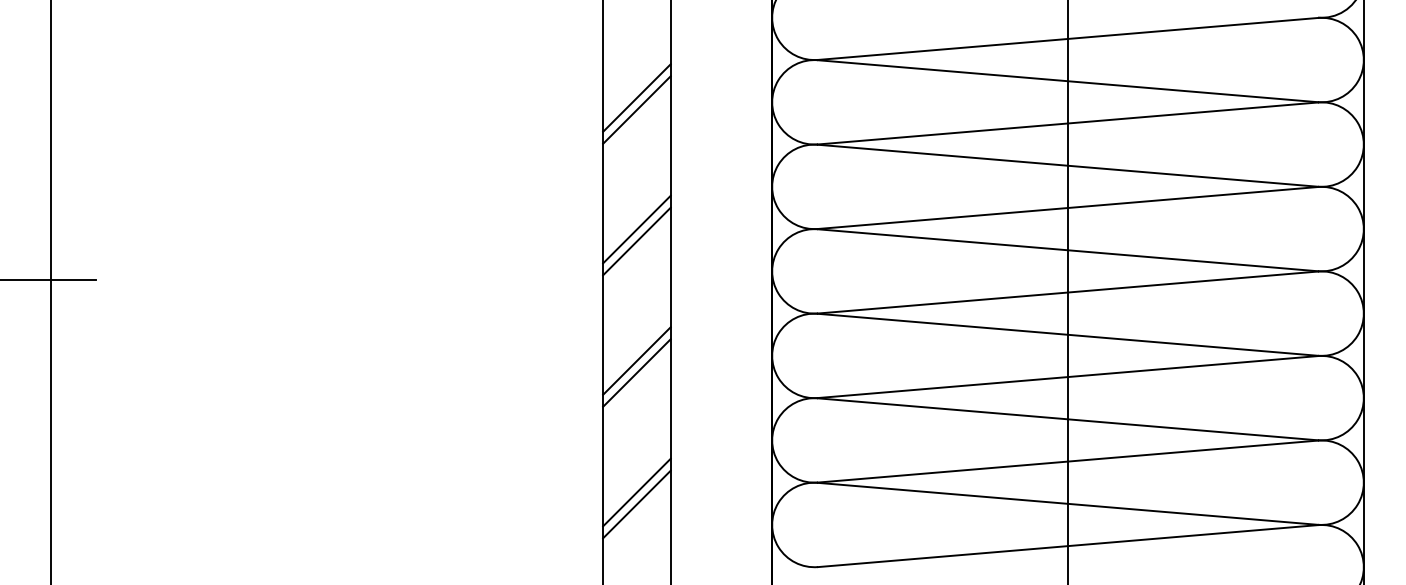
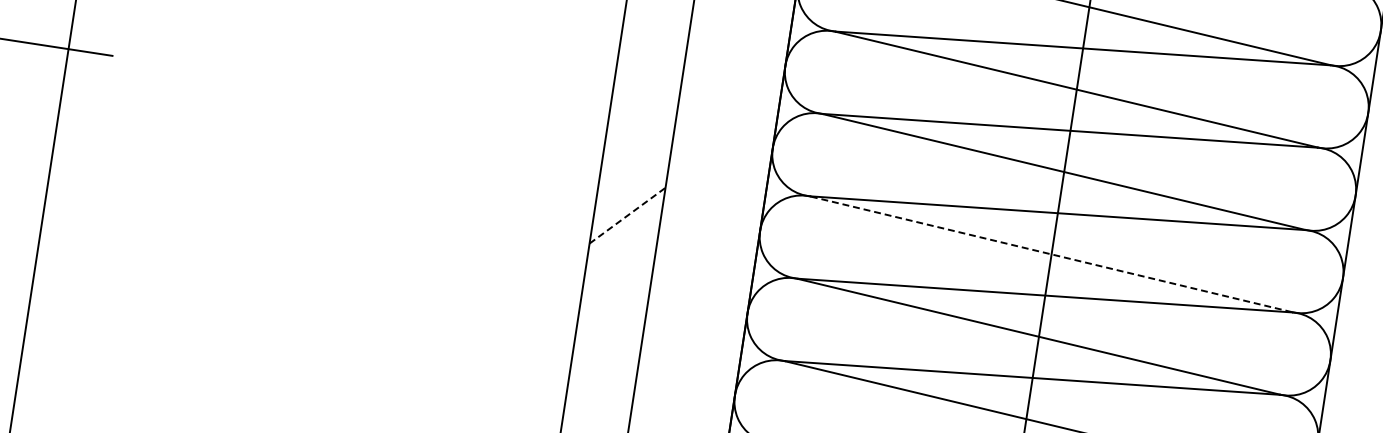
line: (636, 229) -> (646, 87), removed
line: (636, 241) -> (644, 99), removed
line: (1067, 334) -> (1051, 254), solid -> dashed
line: (636, 361) -> (627, 216), solid -> dashed
line: (636, 372) -> (625, 226), removed
line: (636, 492) -> (607, 343), removed
line: (636, 504) -> (605, 355), removed

